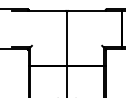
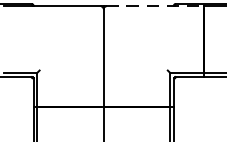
line: (95, 10) -> (155, 5), solid -> dashed

